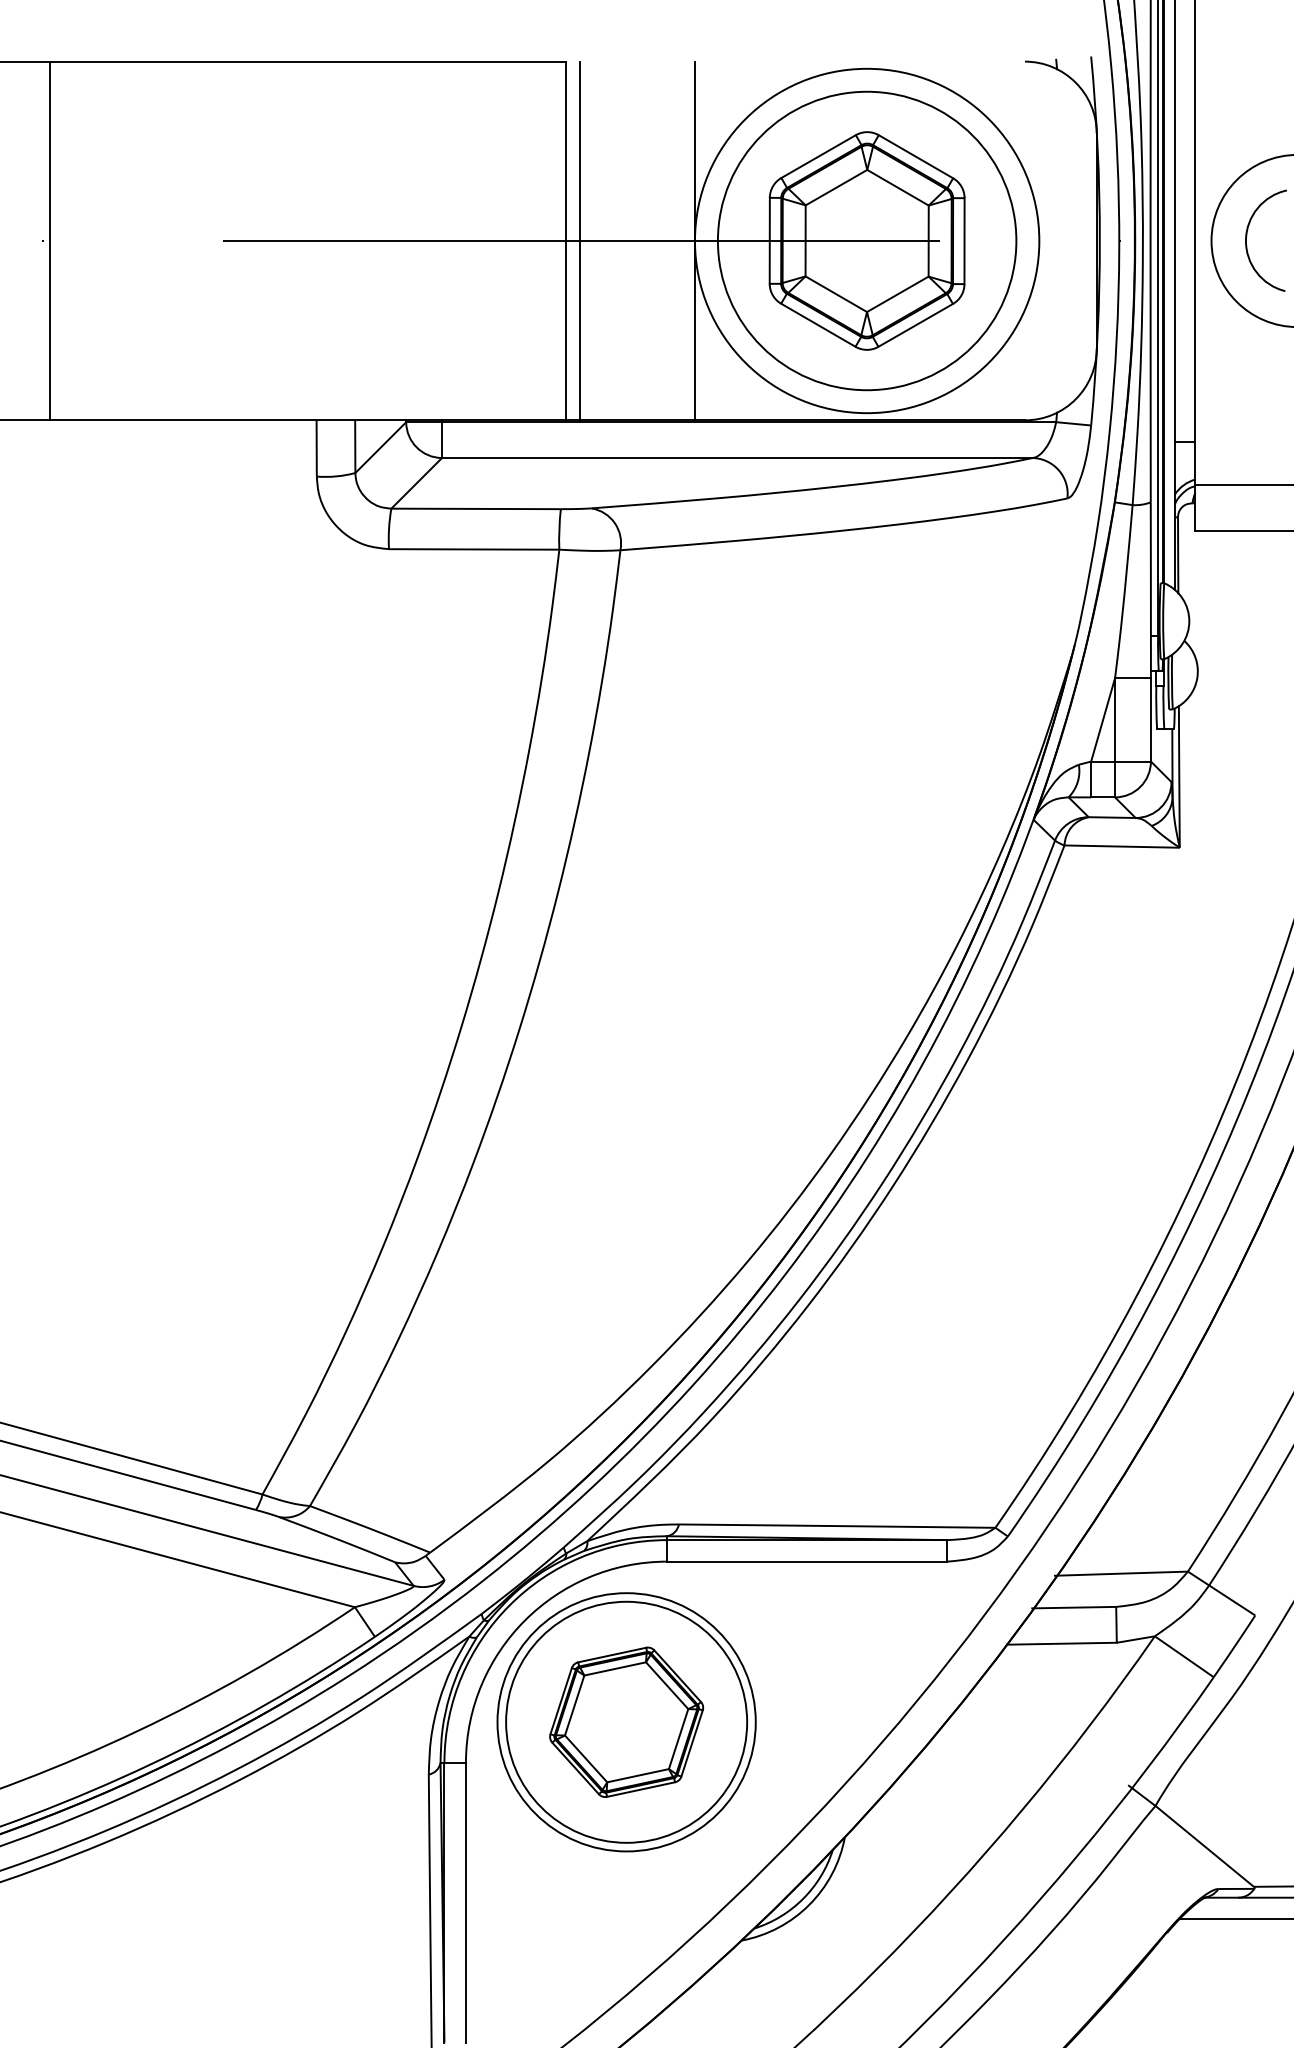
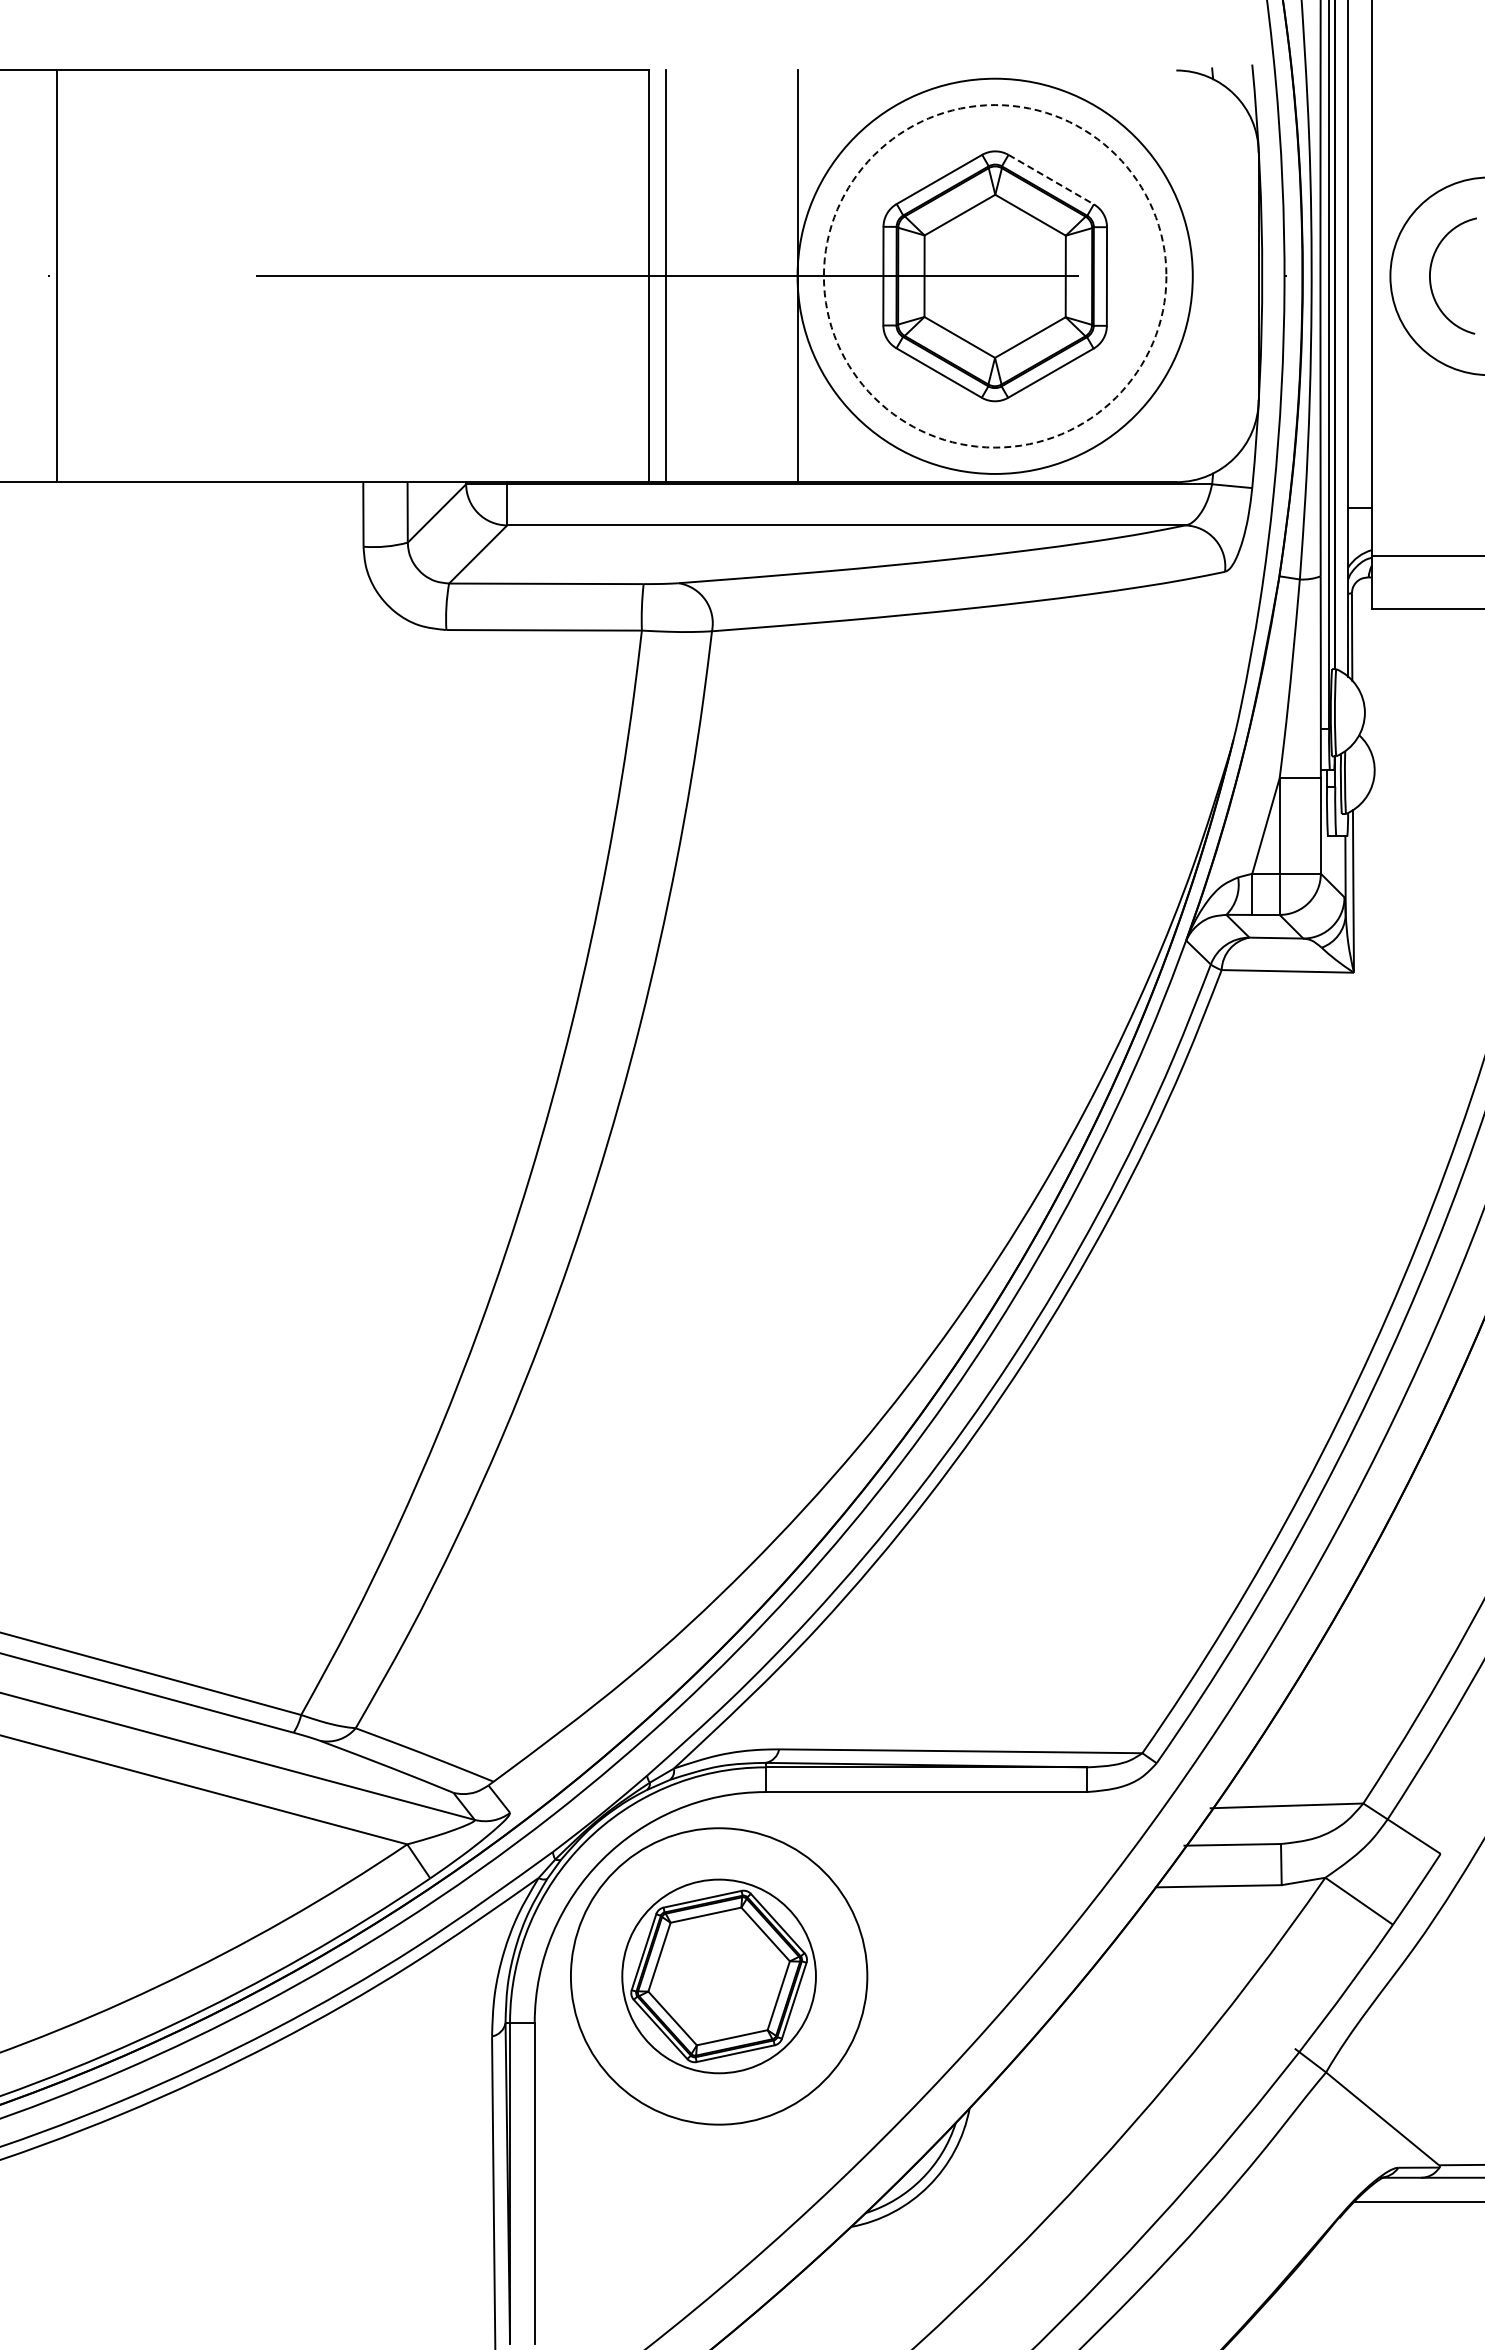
line: (916, 156) -> (1051, 179), solid -> dashed
circle: (866, 241) -> (994, 276), solid -> dashed
circle: (626, 1722) -> (718, 1976), size x0.7

